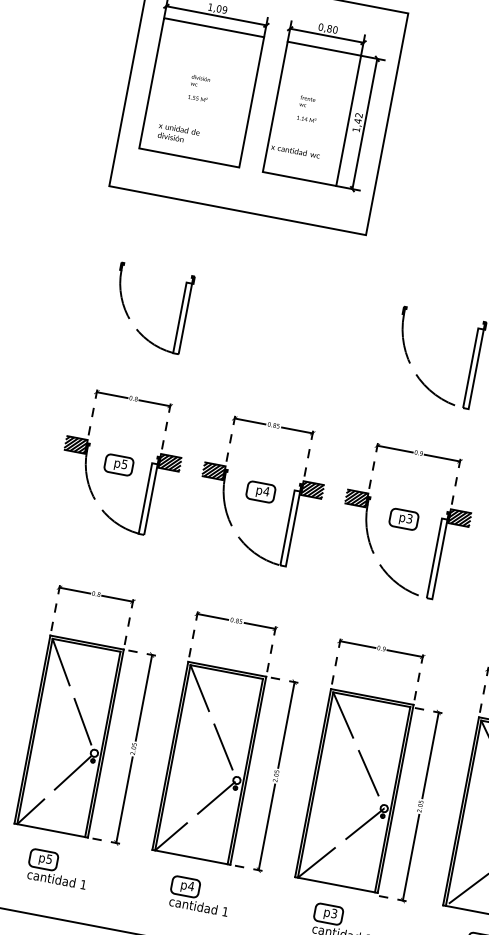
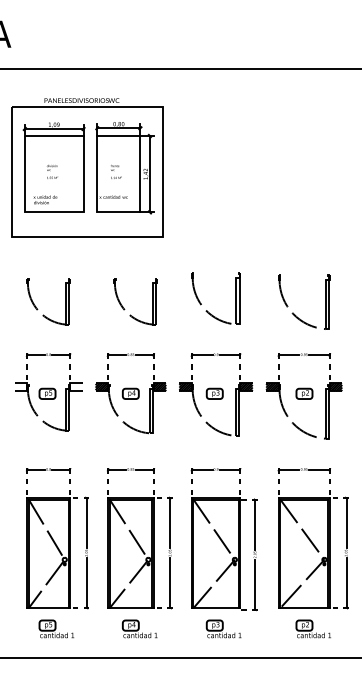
part: (279, 346) -> (125, 309), added
hatch: (74, 445) -> (20, 387), removed
hatch: (170, 463) -> (76, 387), removed

